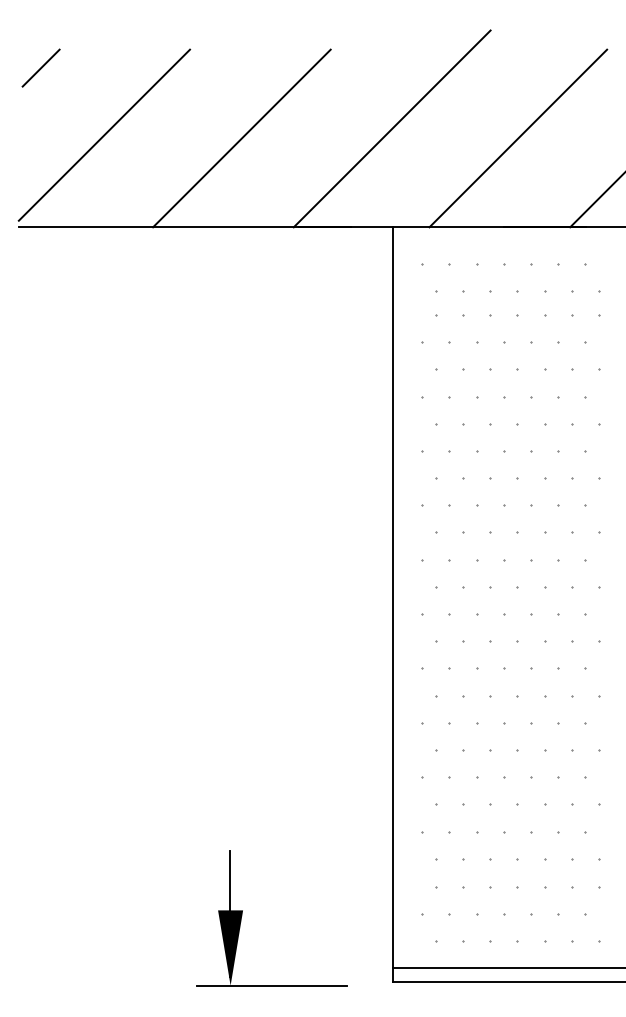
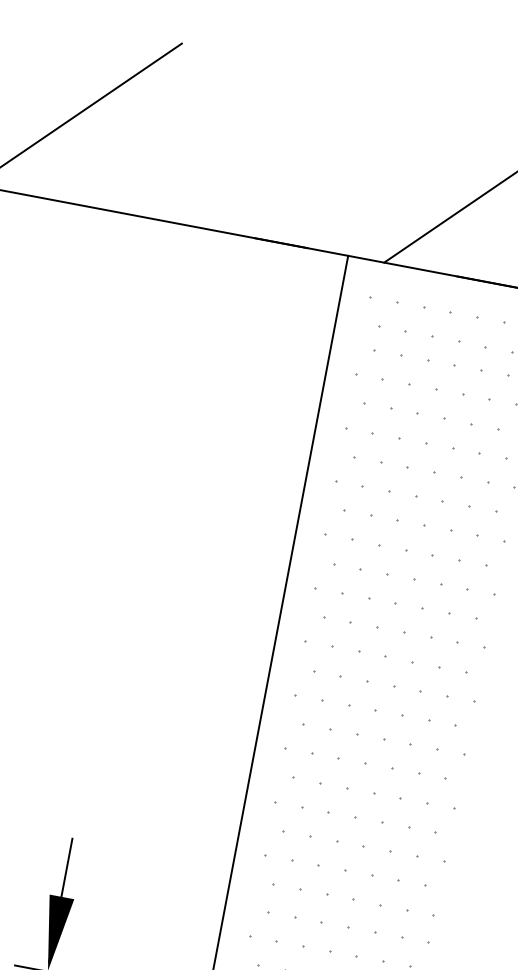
line: (40, 67) -> (31, 33), removed
line: (391, 128) -> (365, 158), removed
line: (241, 138) -> (215, 140), removed

